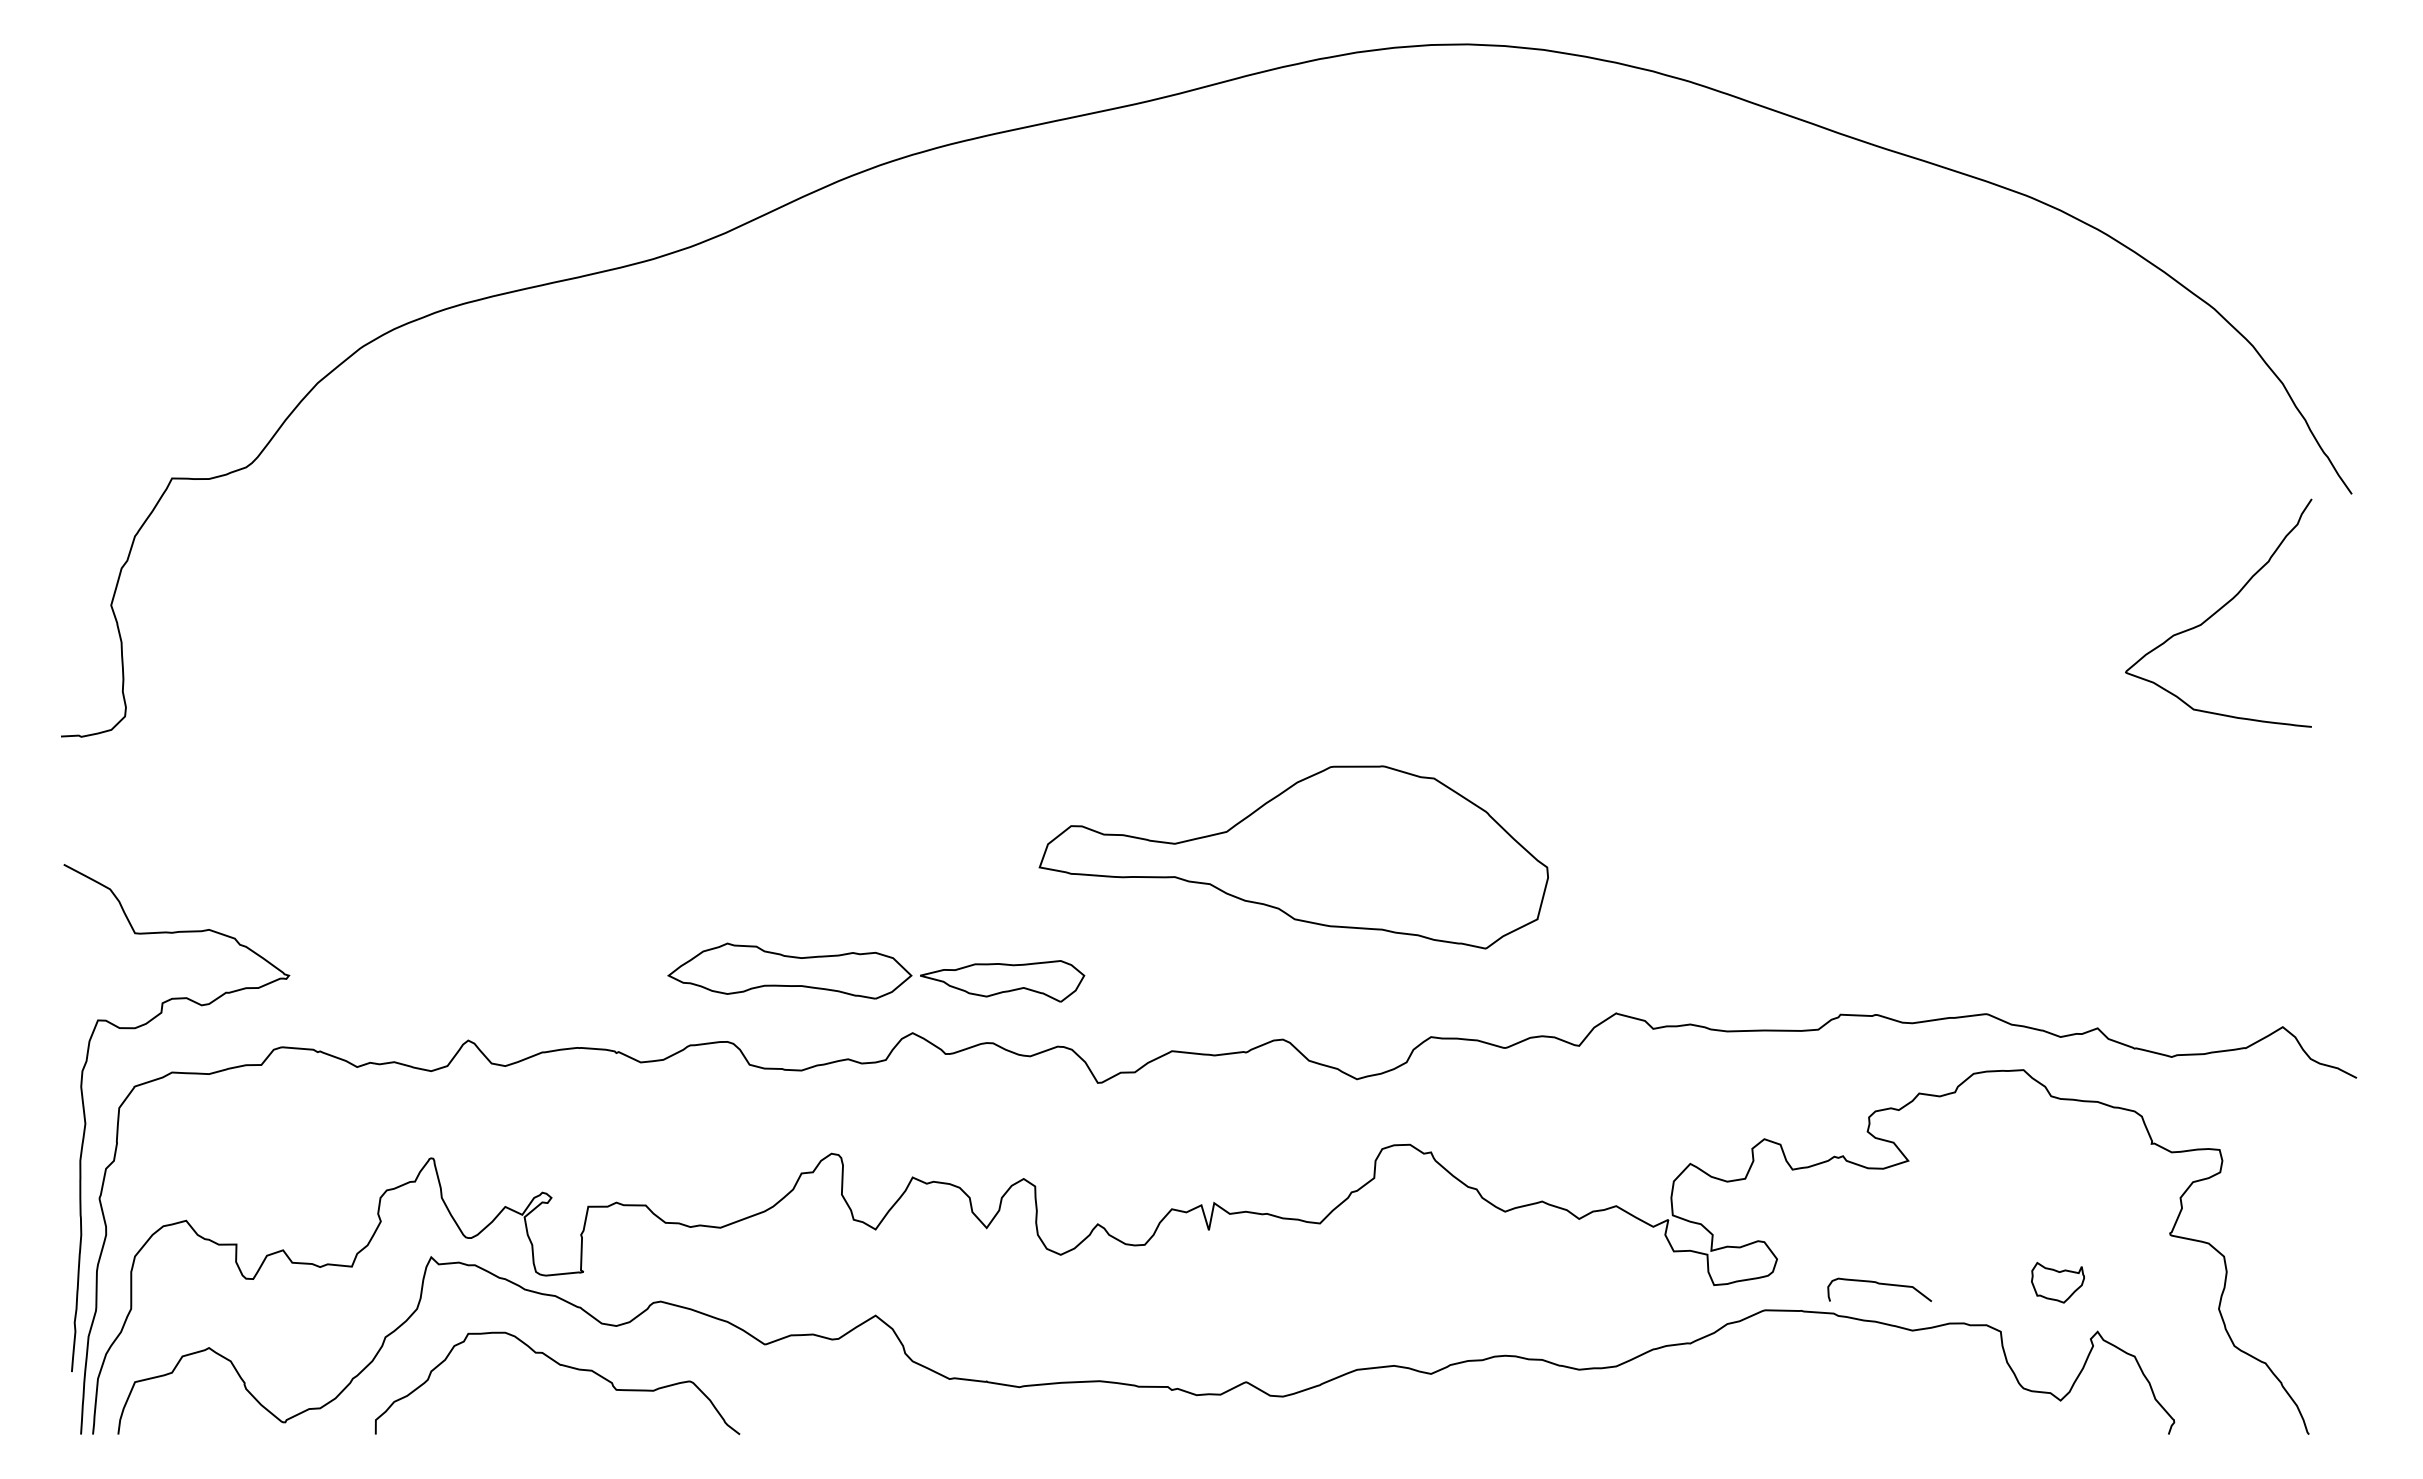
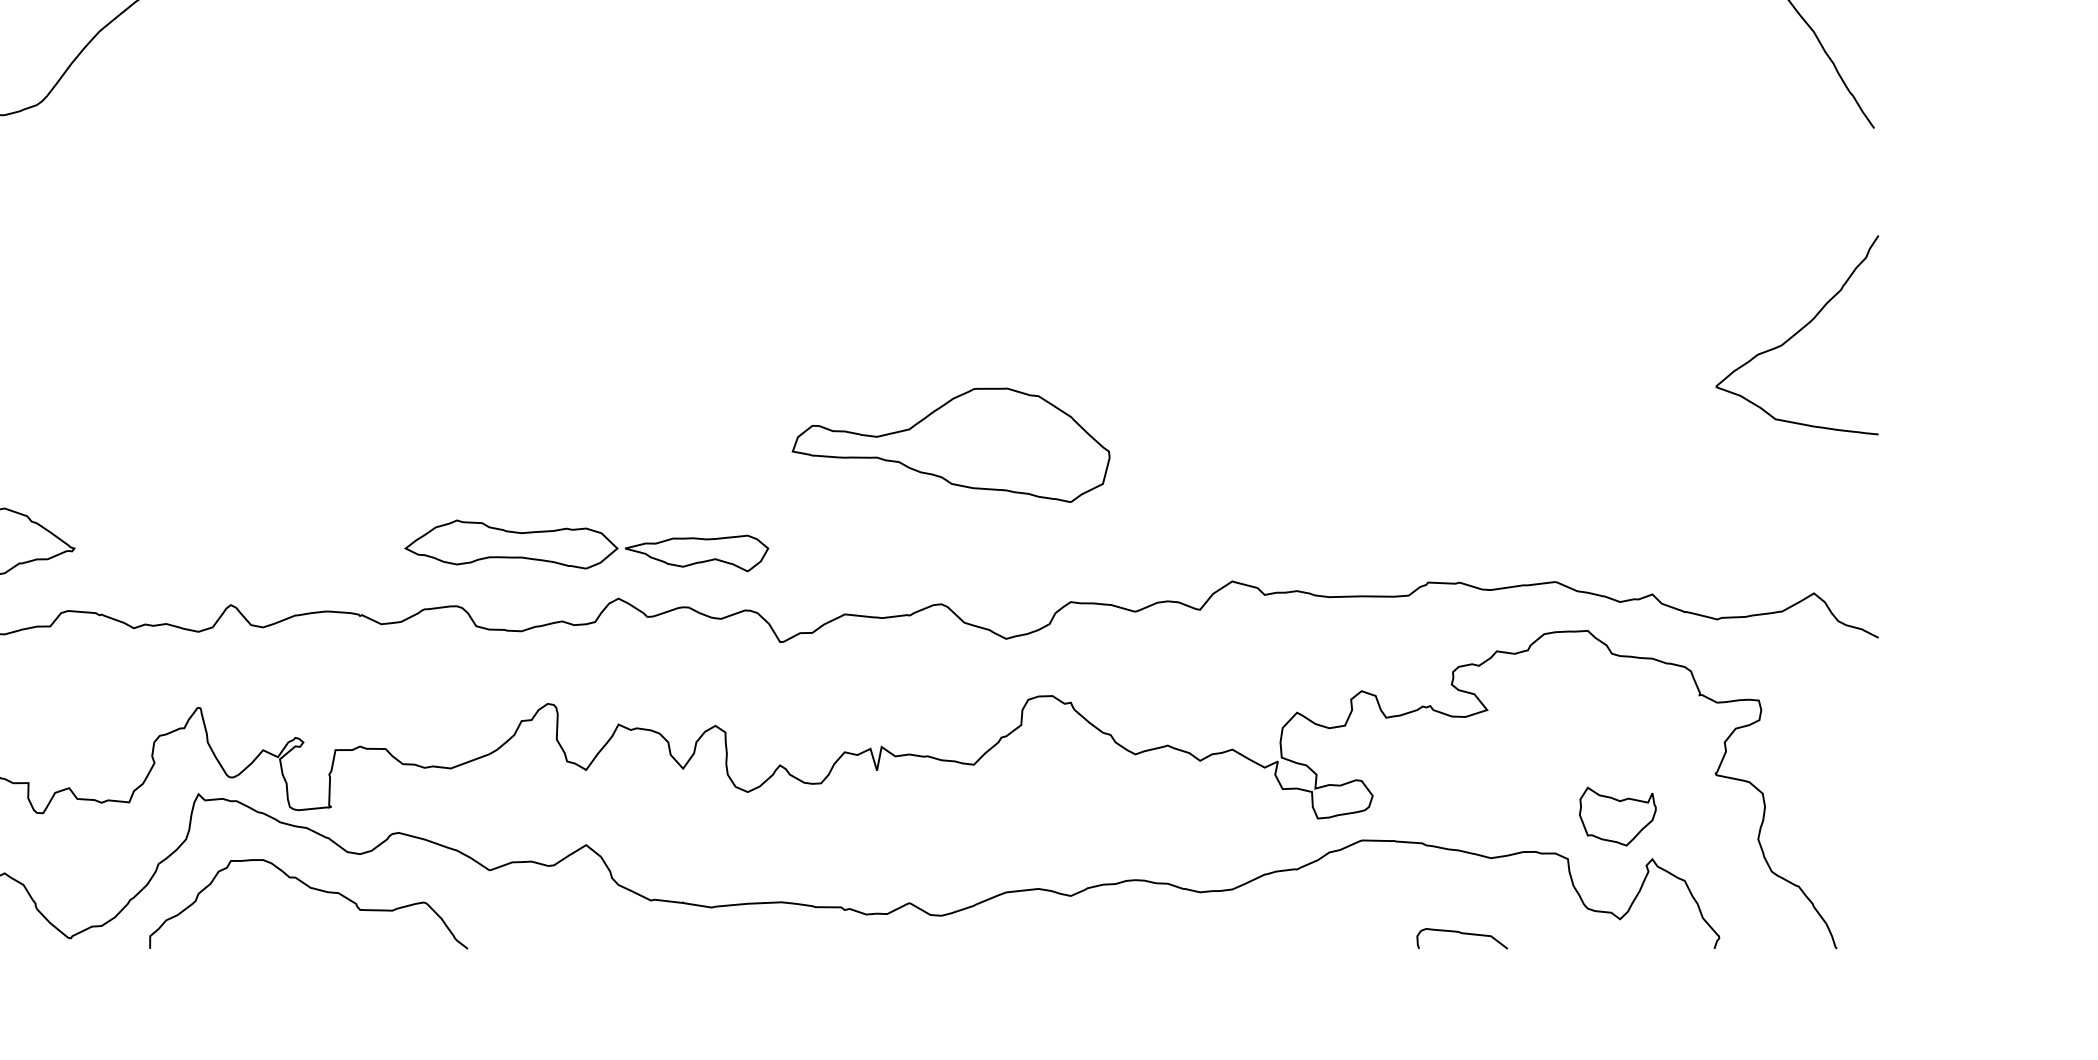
curve: (2218, 611) -> (1797, 333), moved
part: (1293, 857) -> (950, 445), size x0.71
part: (2057, 1282) -> (1617, 816), size x1.67
curve: (1879, 1284) -> (1462, 934), moved

